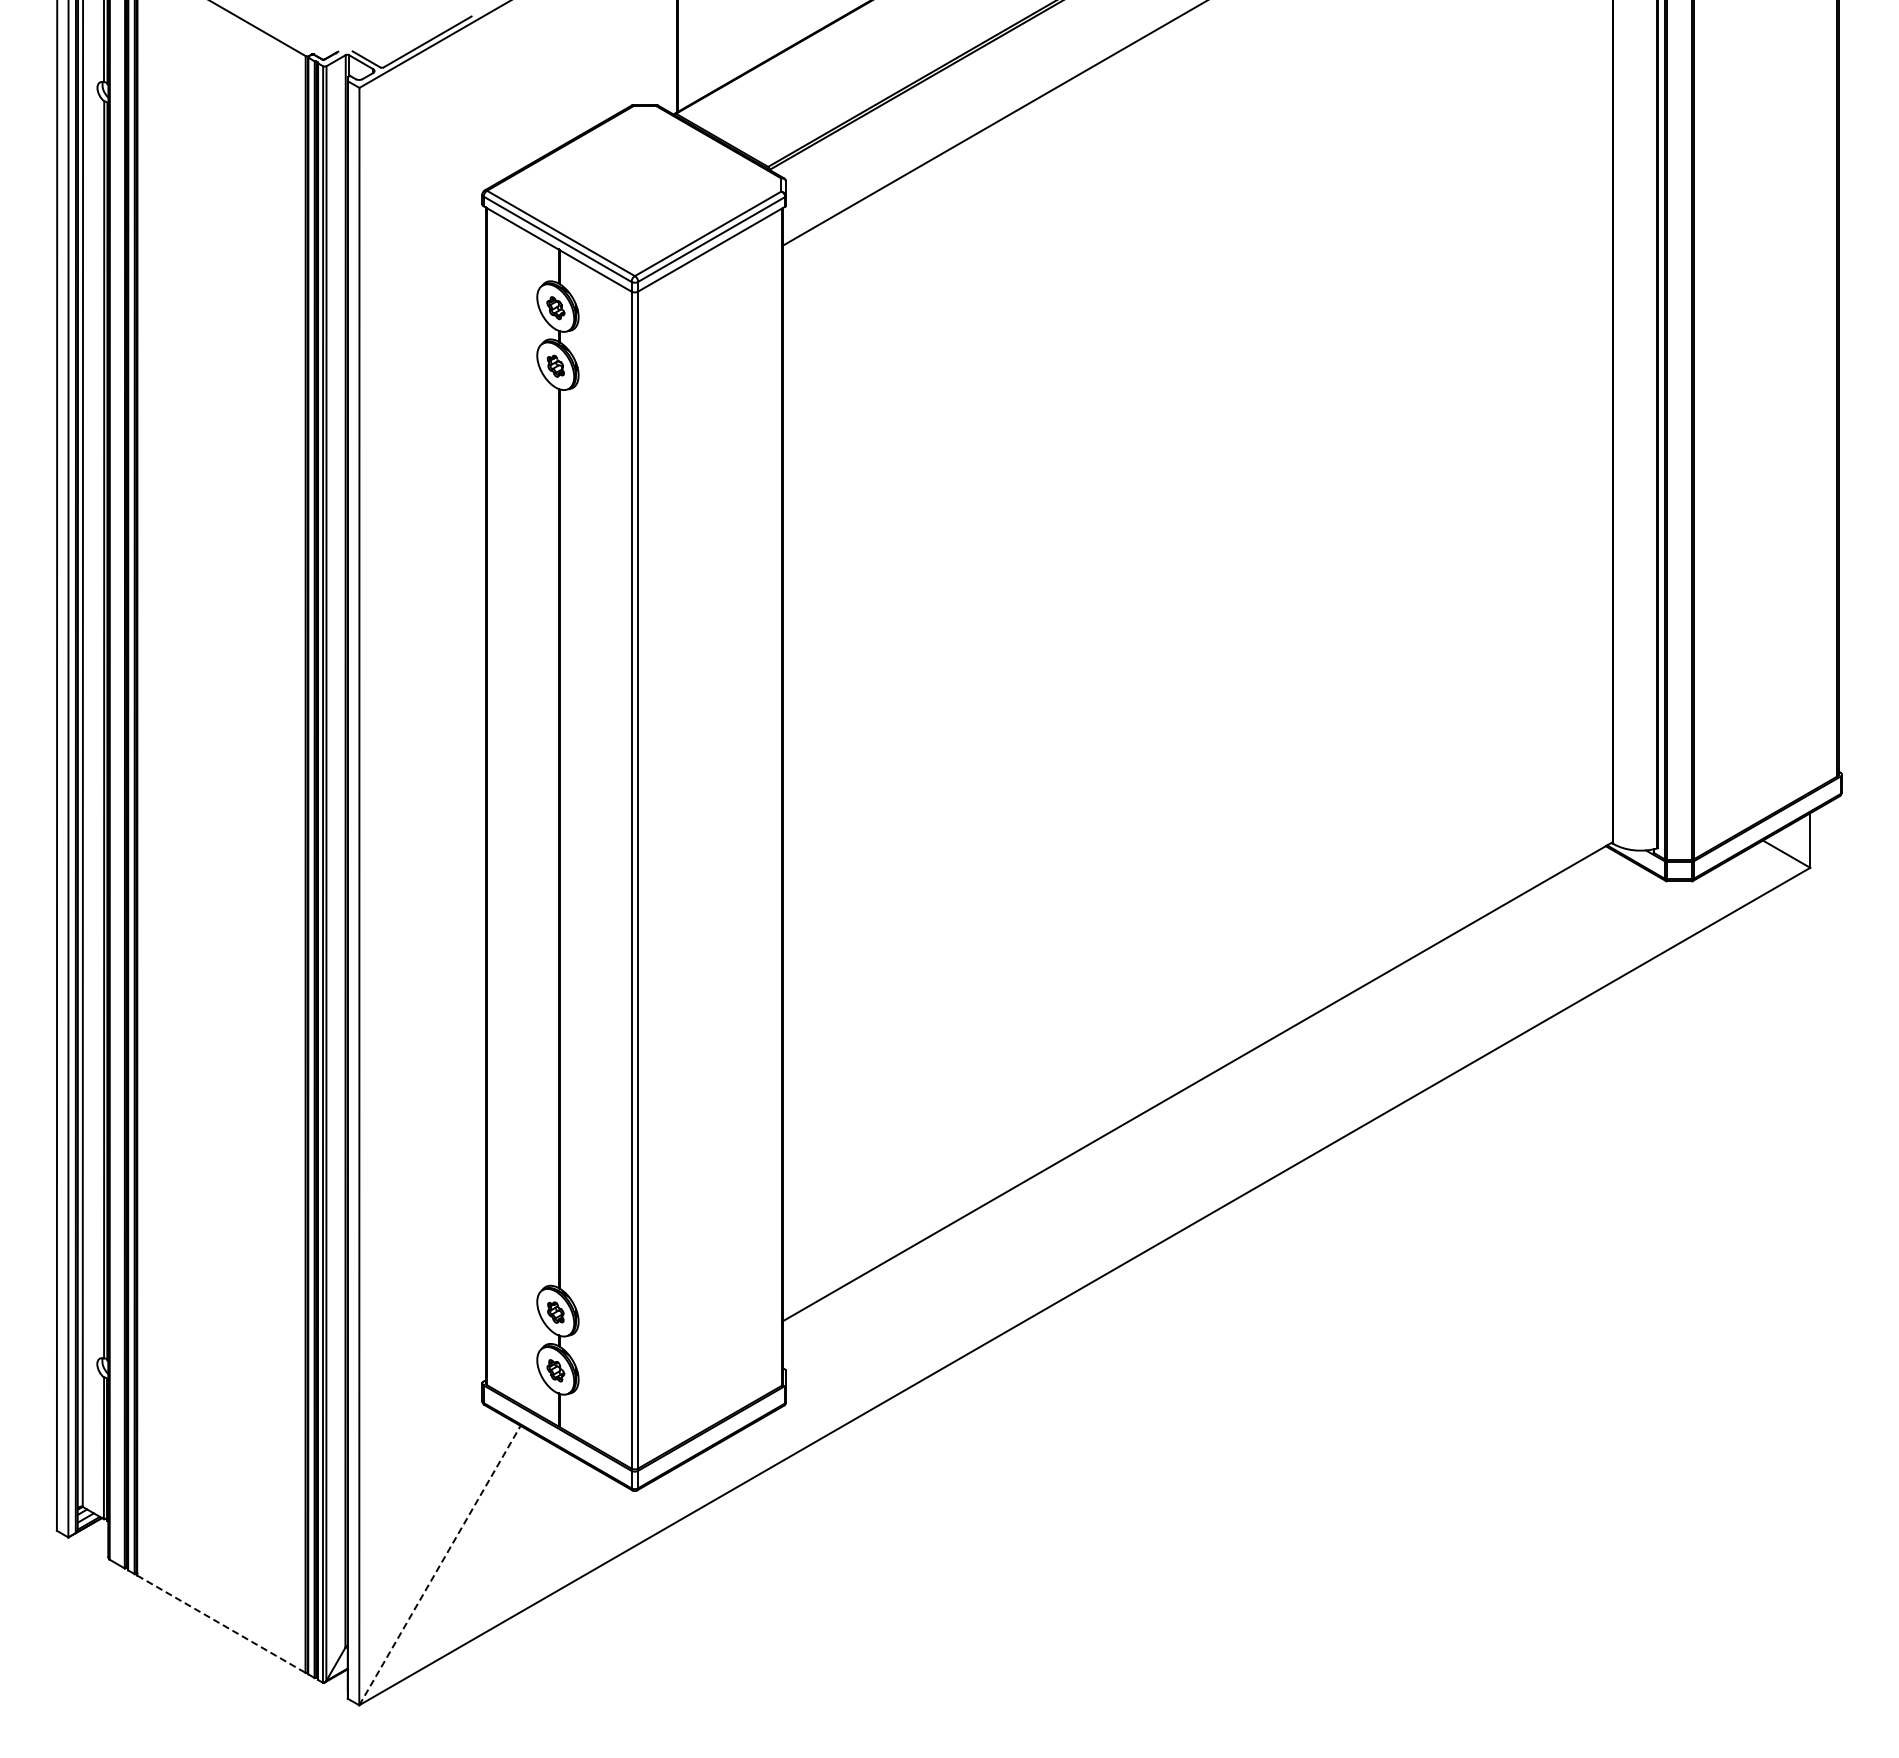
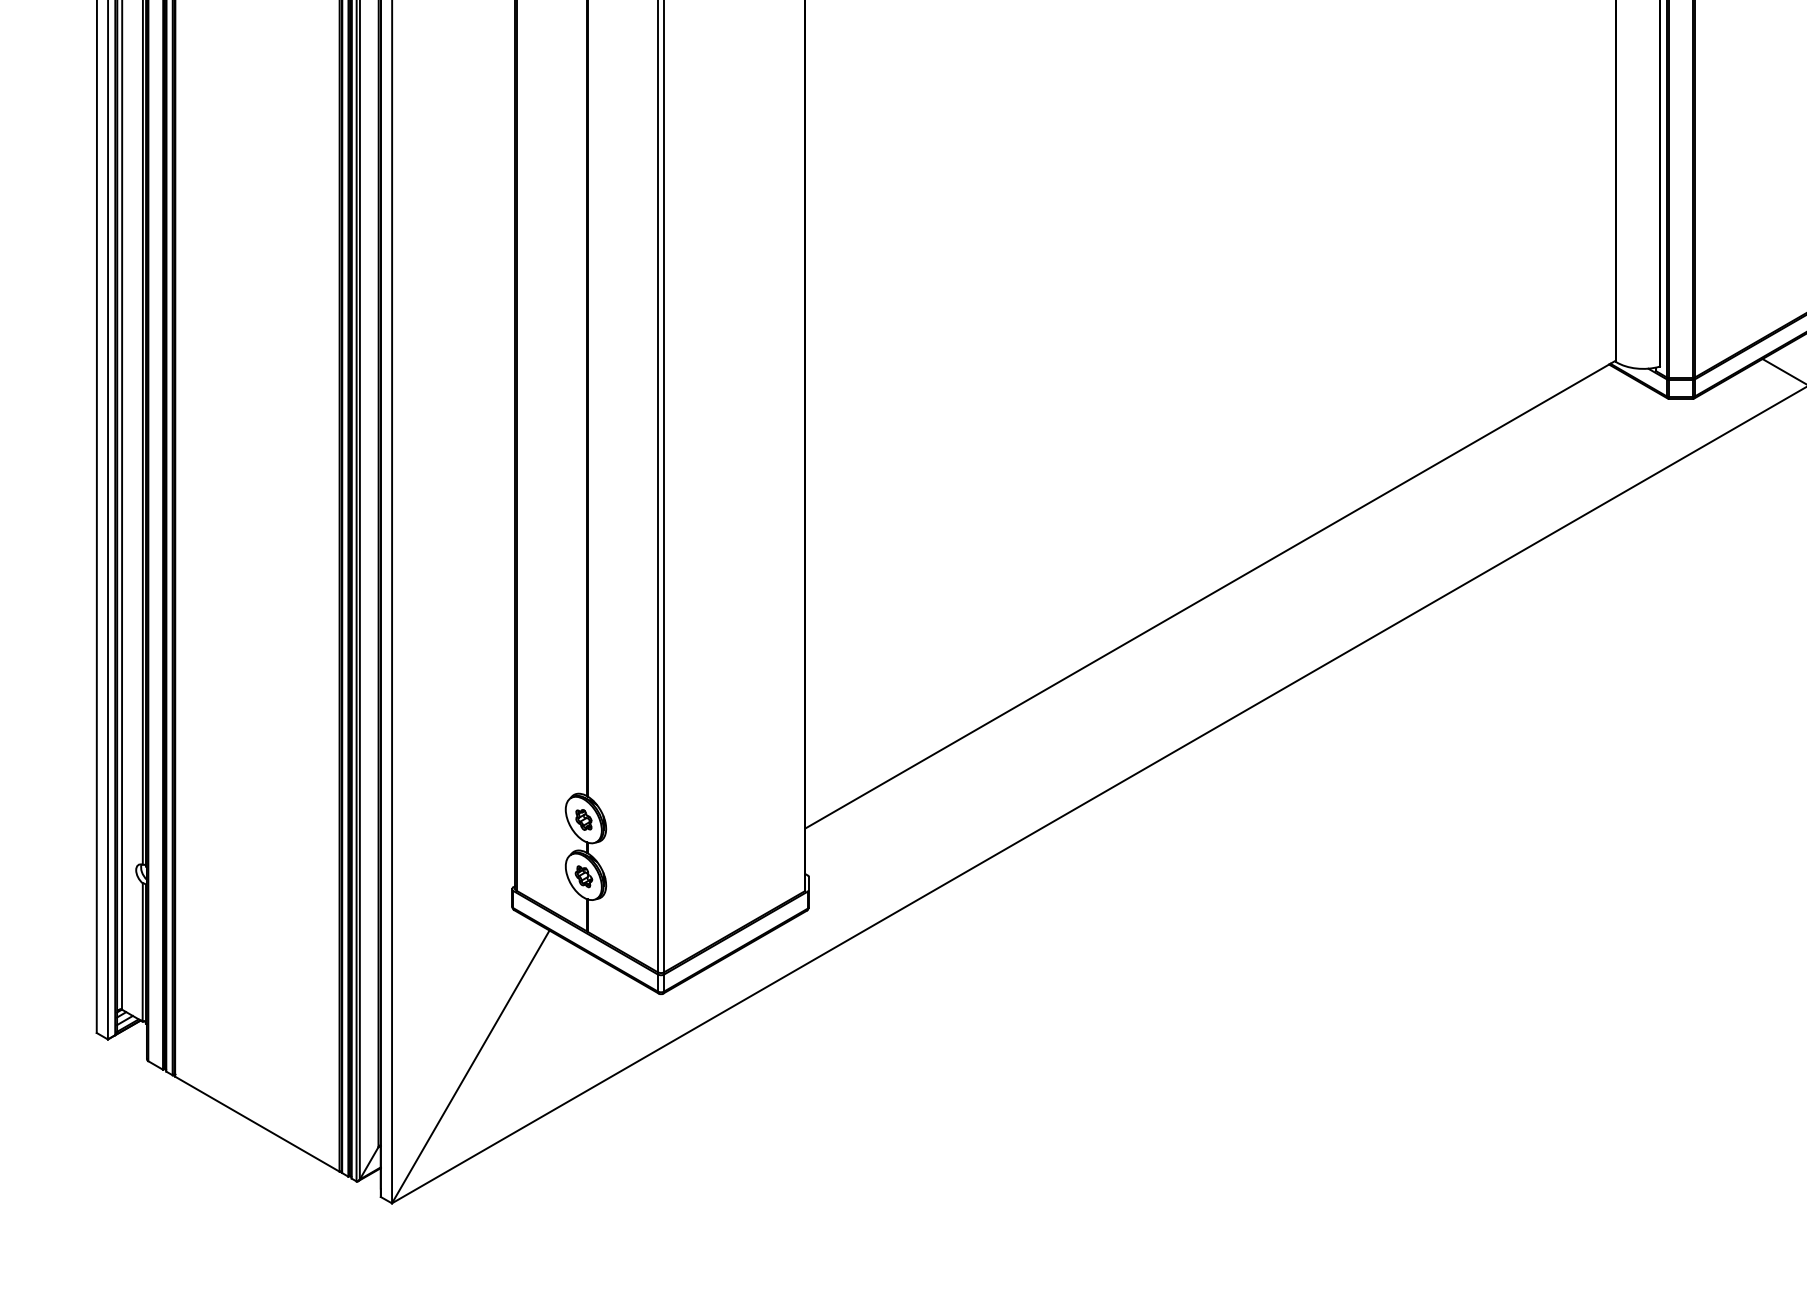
line: (440, 1565) -> (471, 1066), dashed -> solid
line: (221, 1624) -> (257, 1124), dashed -> solid

